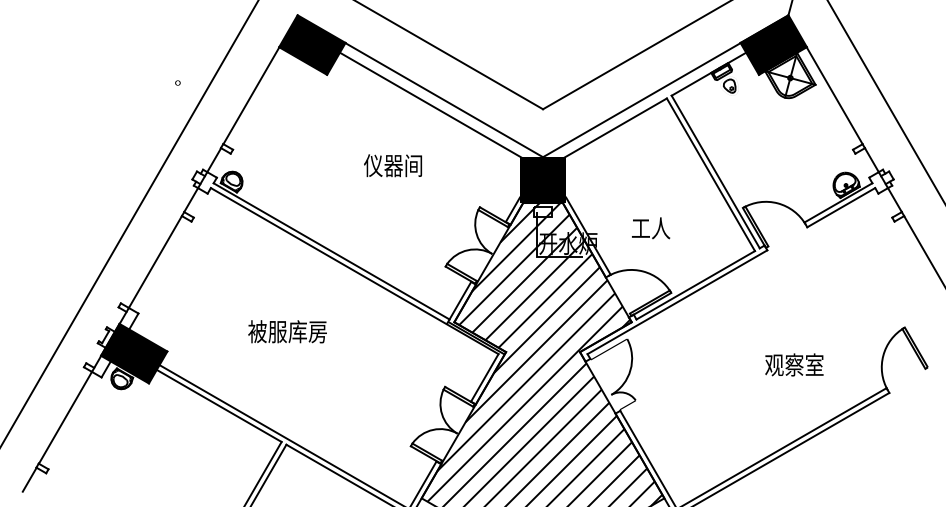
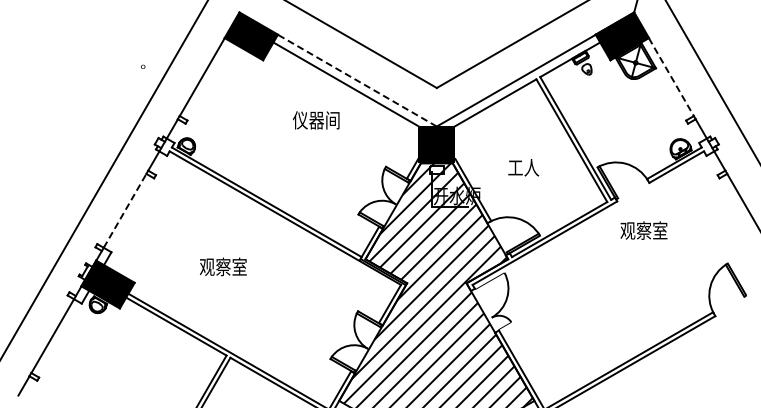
line: (834, 96) -> (671, 77), solid -> dashed
line: (444, 99) -> (357, 80), solid -> dashed
text: (392, 165) -> (315, 120), moved
text: (650, 228) -> (523, 167), moved
line: (155, 261) -> (125, 210), solid -> dashed
text: (286, 331) -> (230, 266), 被服库房 -> 观察室
text: (793, 364) -> (643, 230), moved

